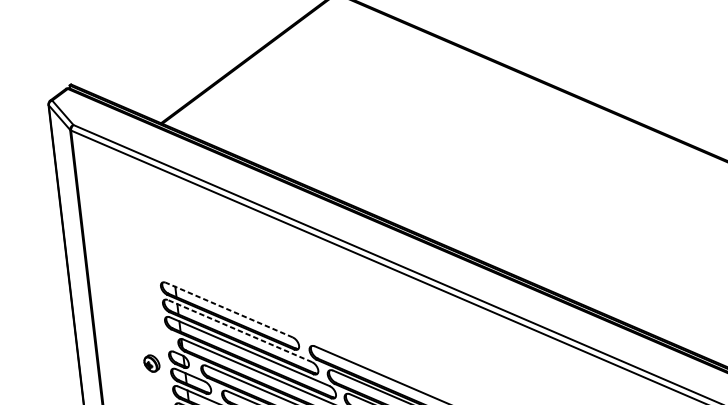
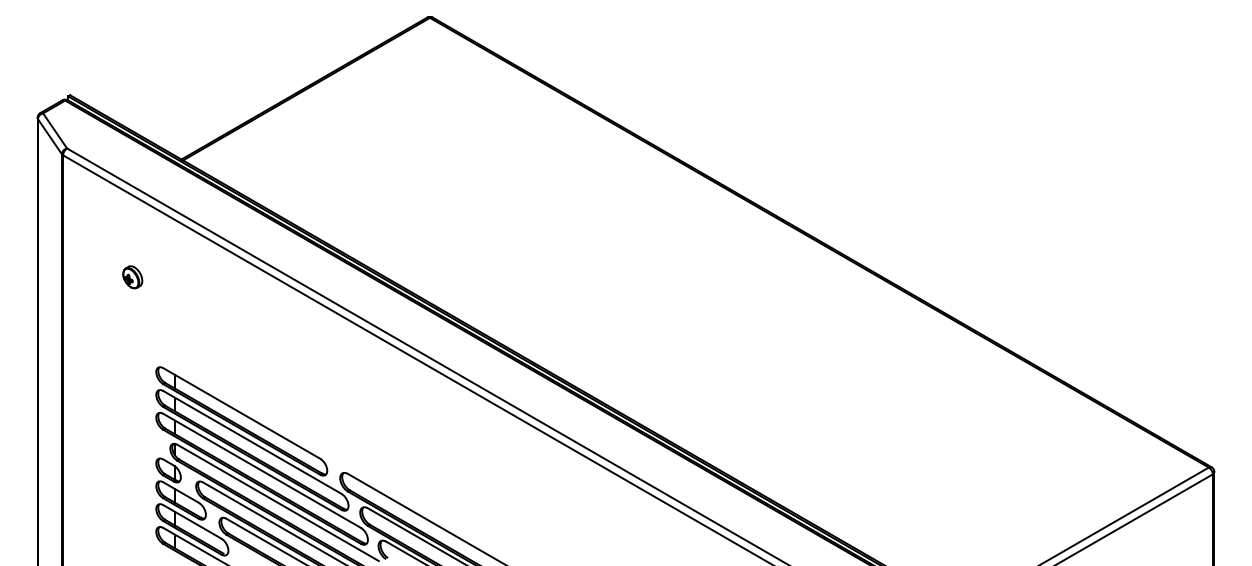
line: (229, 310) -> (241, 413), dashed -> solid
line: (239, 331) -> (252, 442), dashed -> solid
part: (151, 363) -> (132, 277), moved

